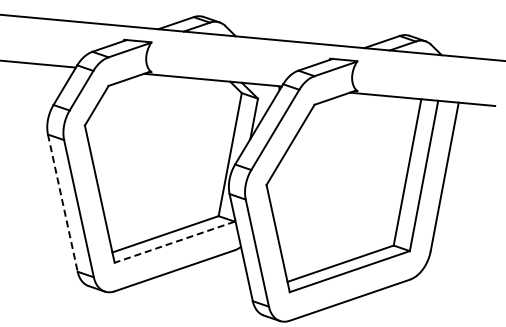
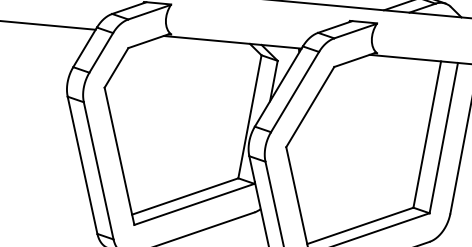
line: (62, 203) -> (82, 165), dashed -> solid
line: (174, 242) -> (194, 204), dashed -> solid

